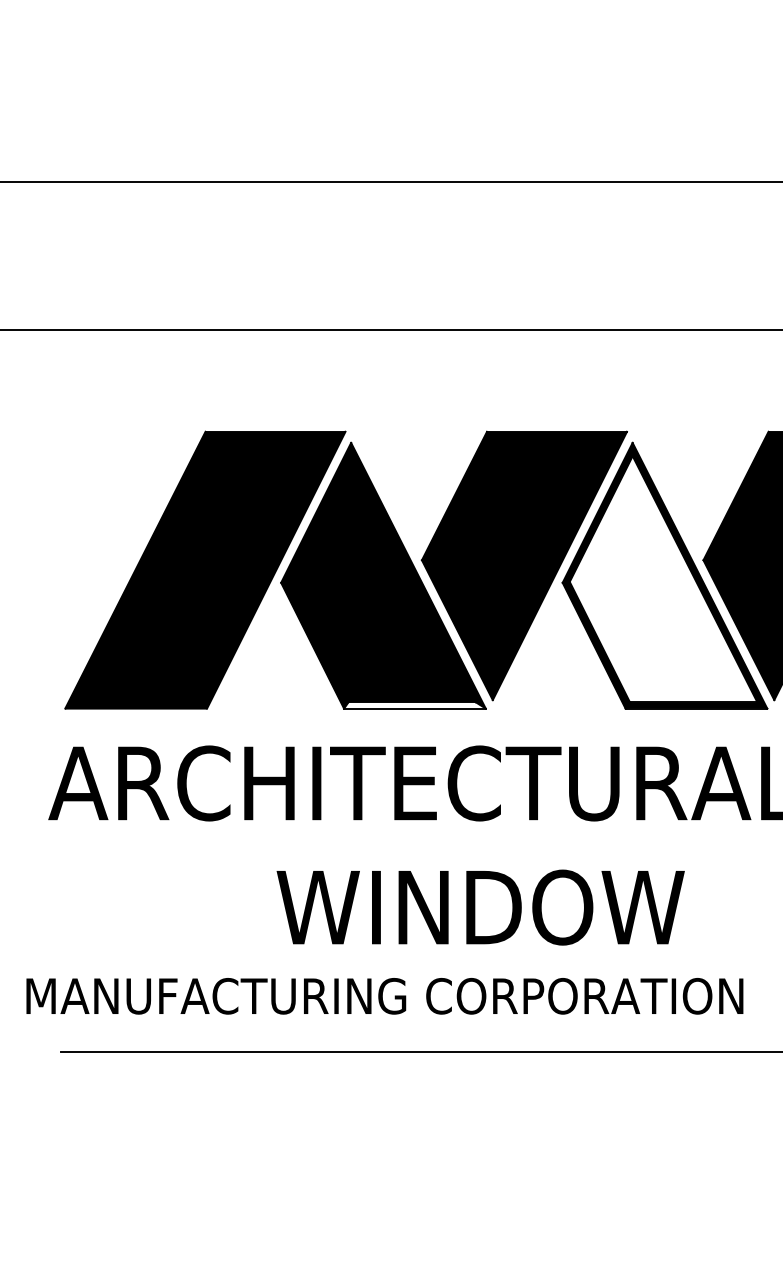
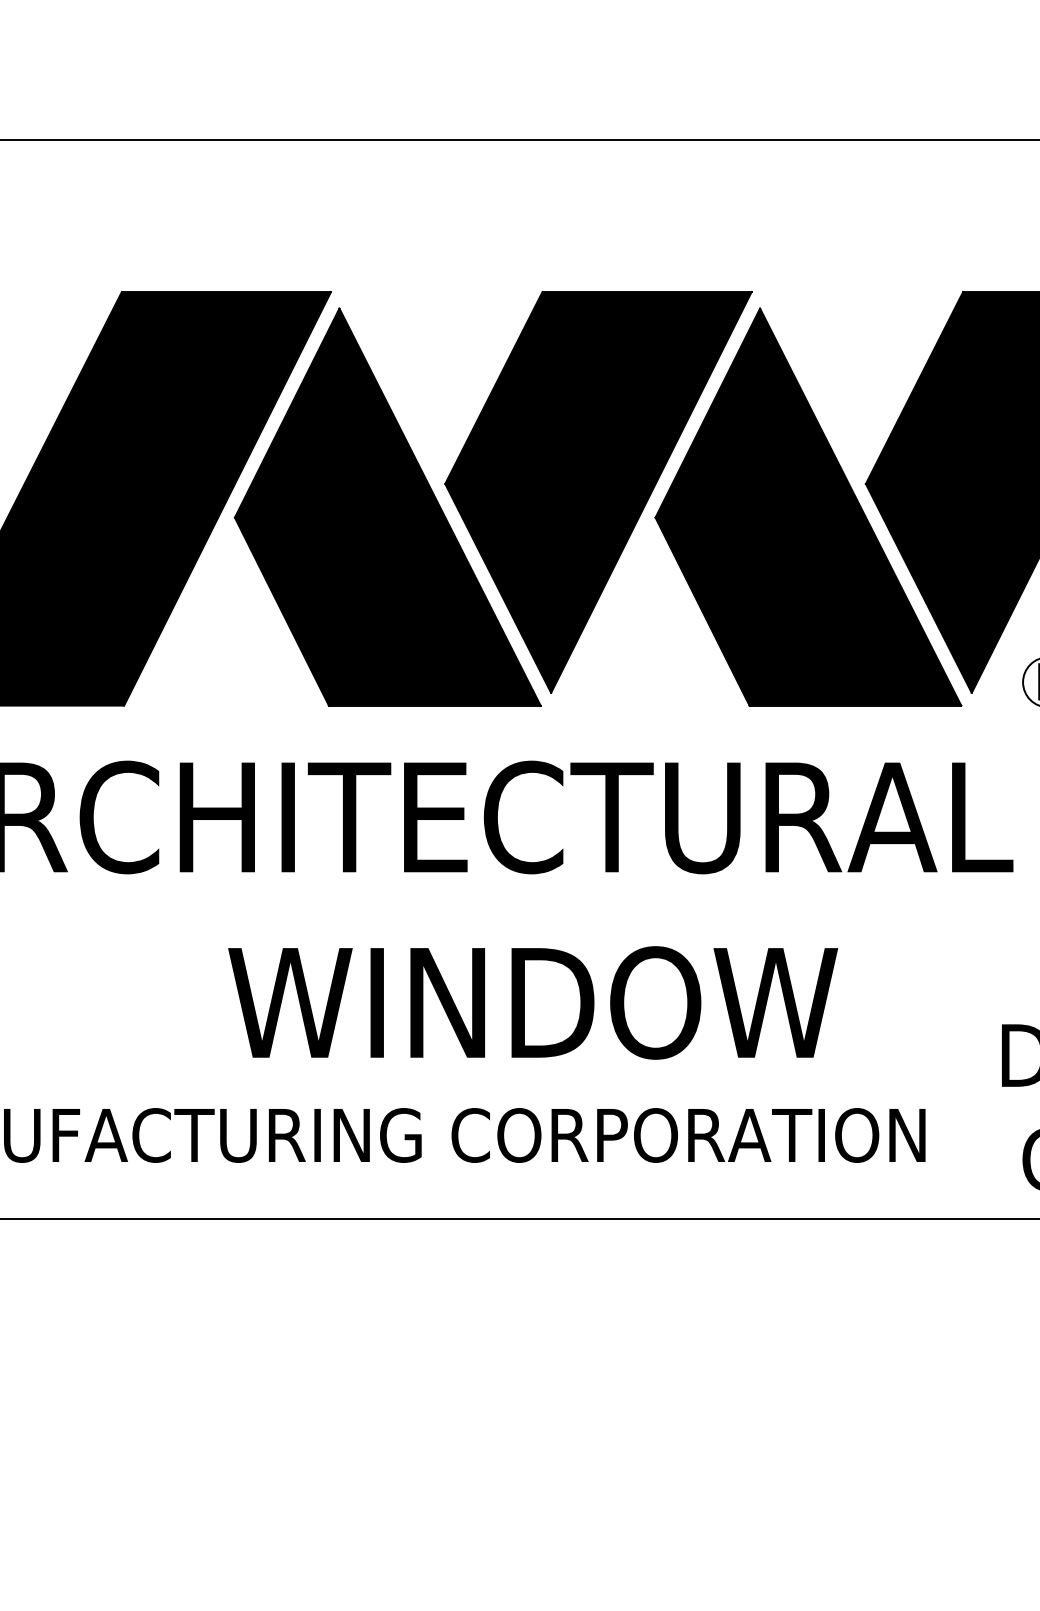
fill: (663, 579) -> (806, 512), added
fill: (414, 705) -> (434, 700), added

